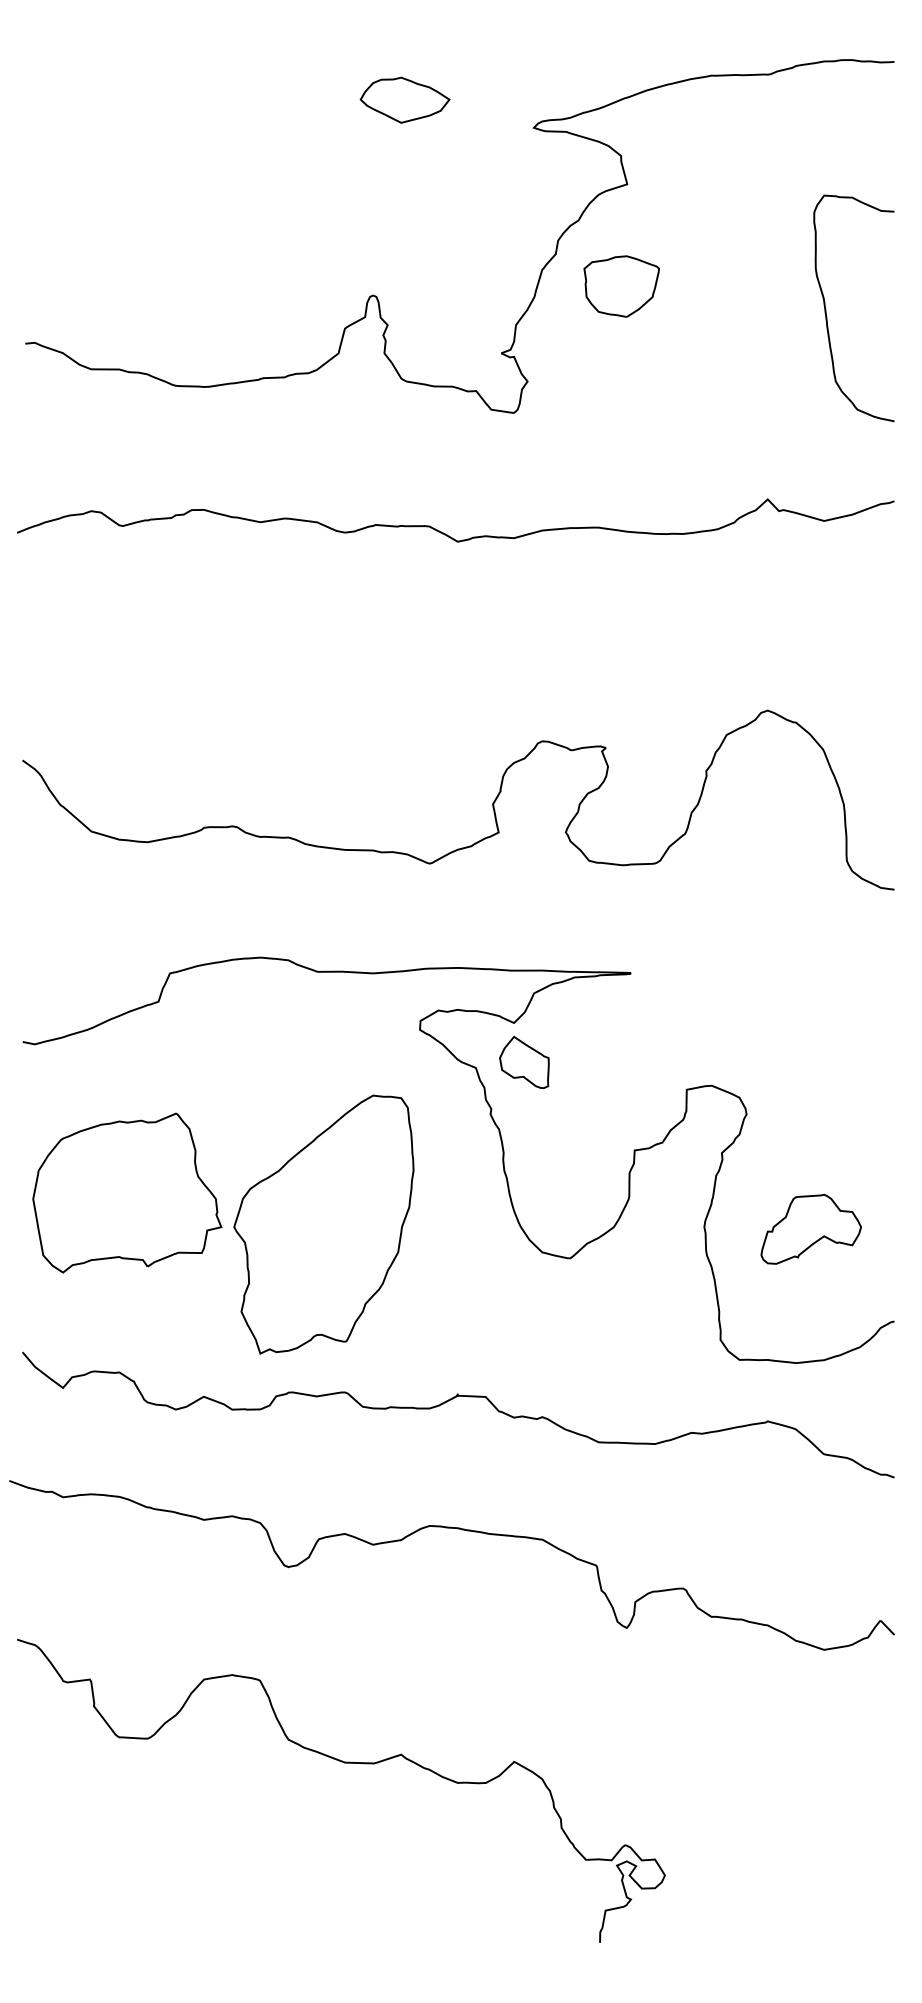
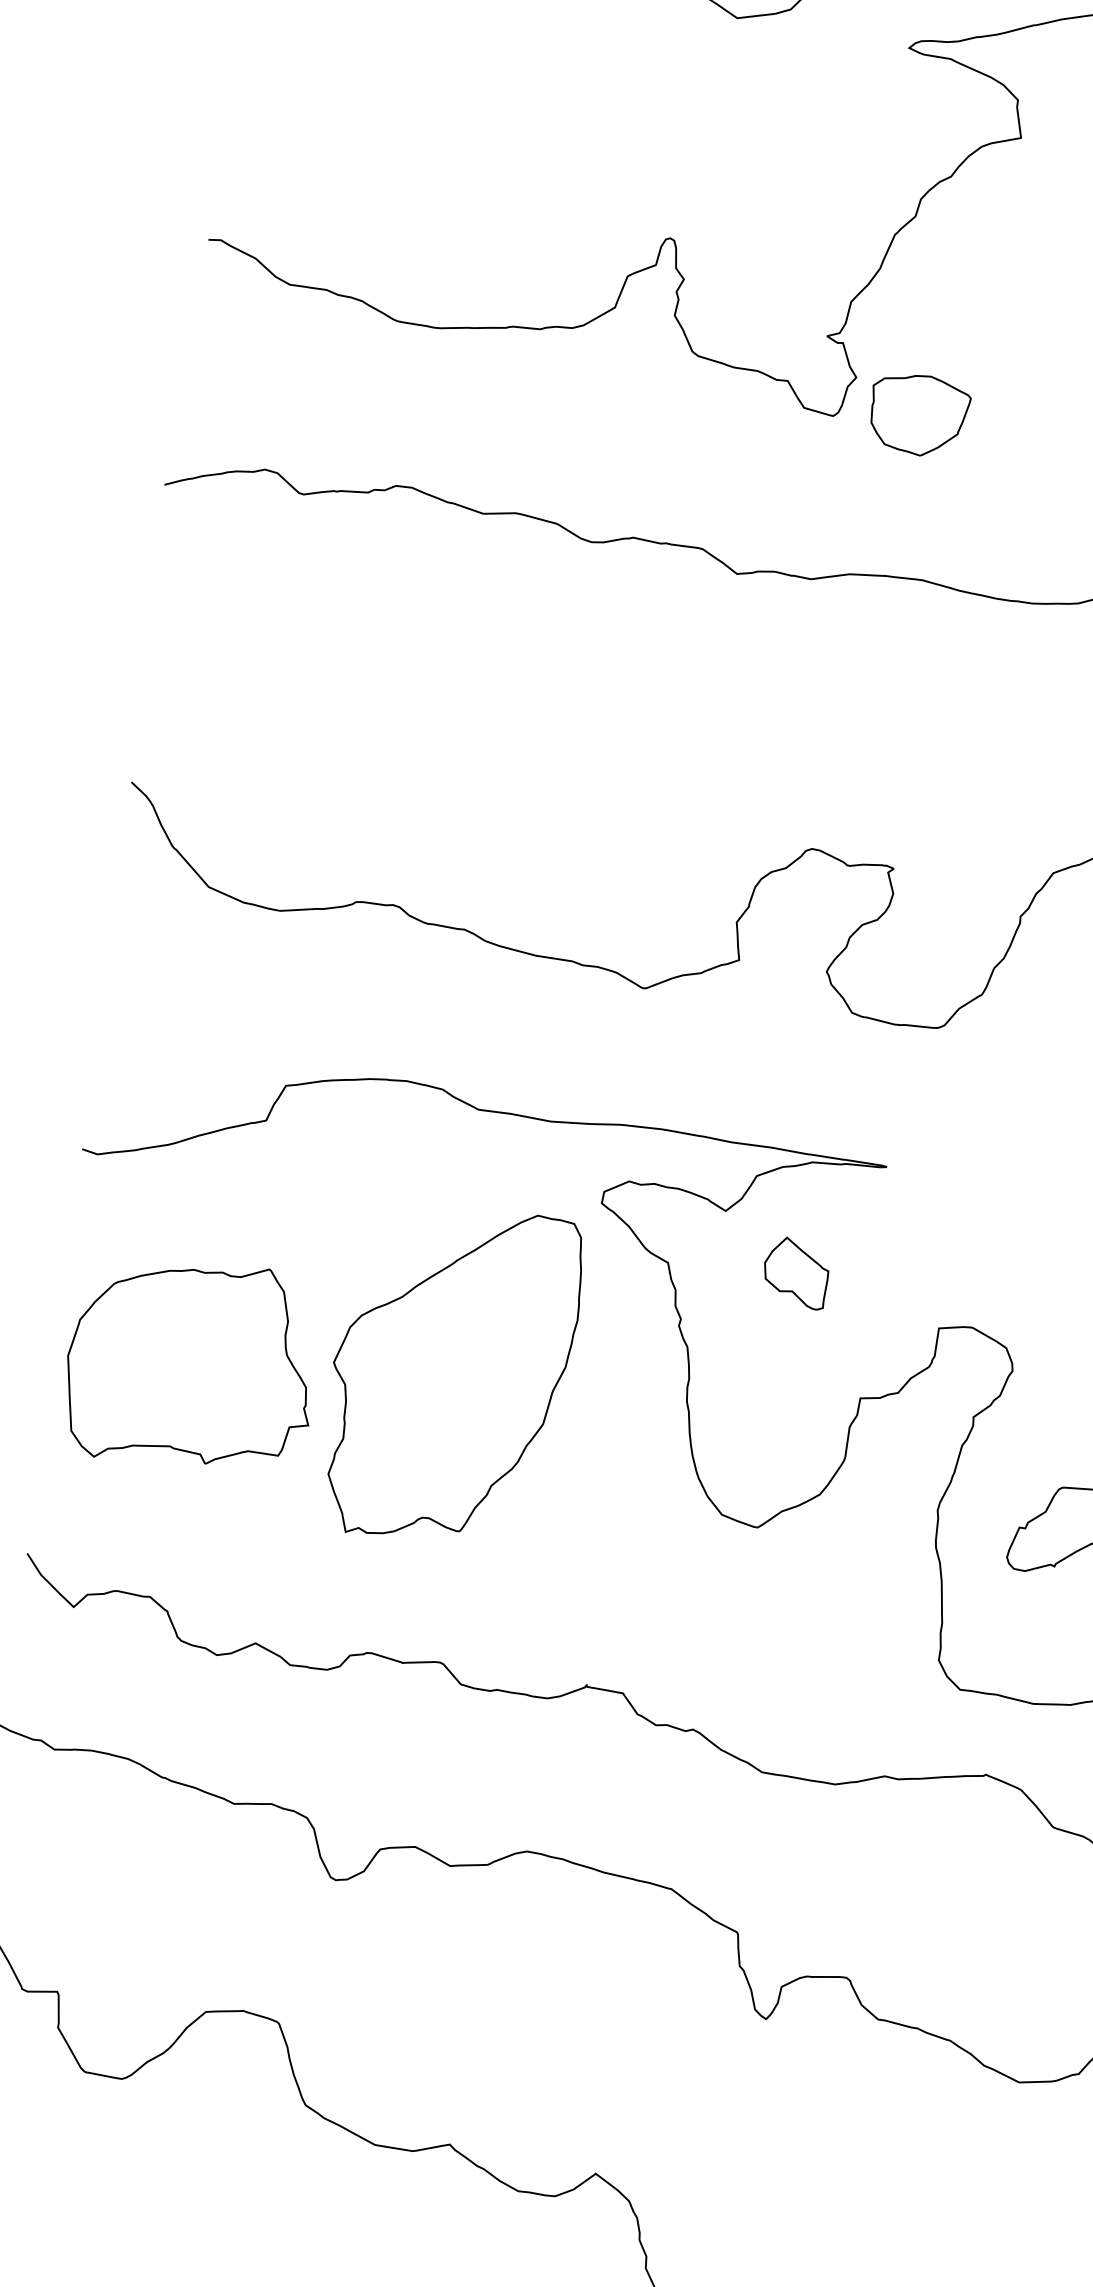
part: (621, 286) -> (918, 415), moved
part: (524, 1062) -> (796, 1272), moved
part: (323, 1224) -> (450, 1374), moved

